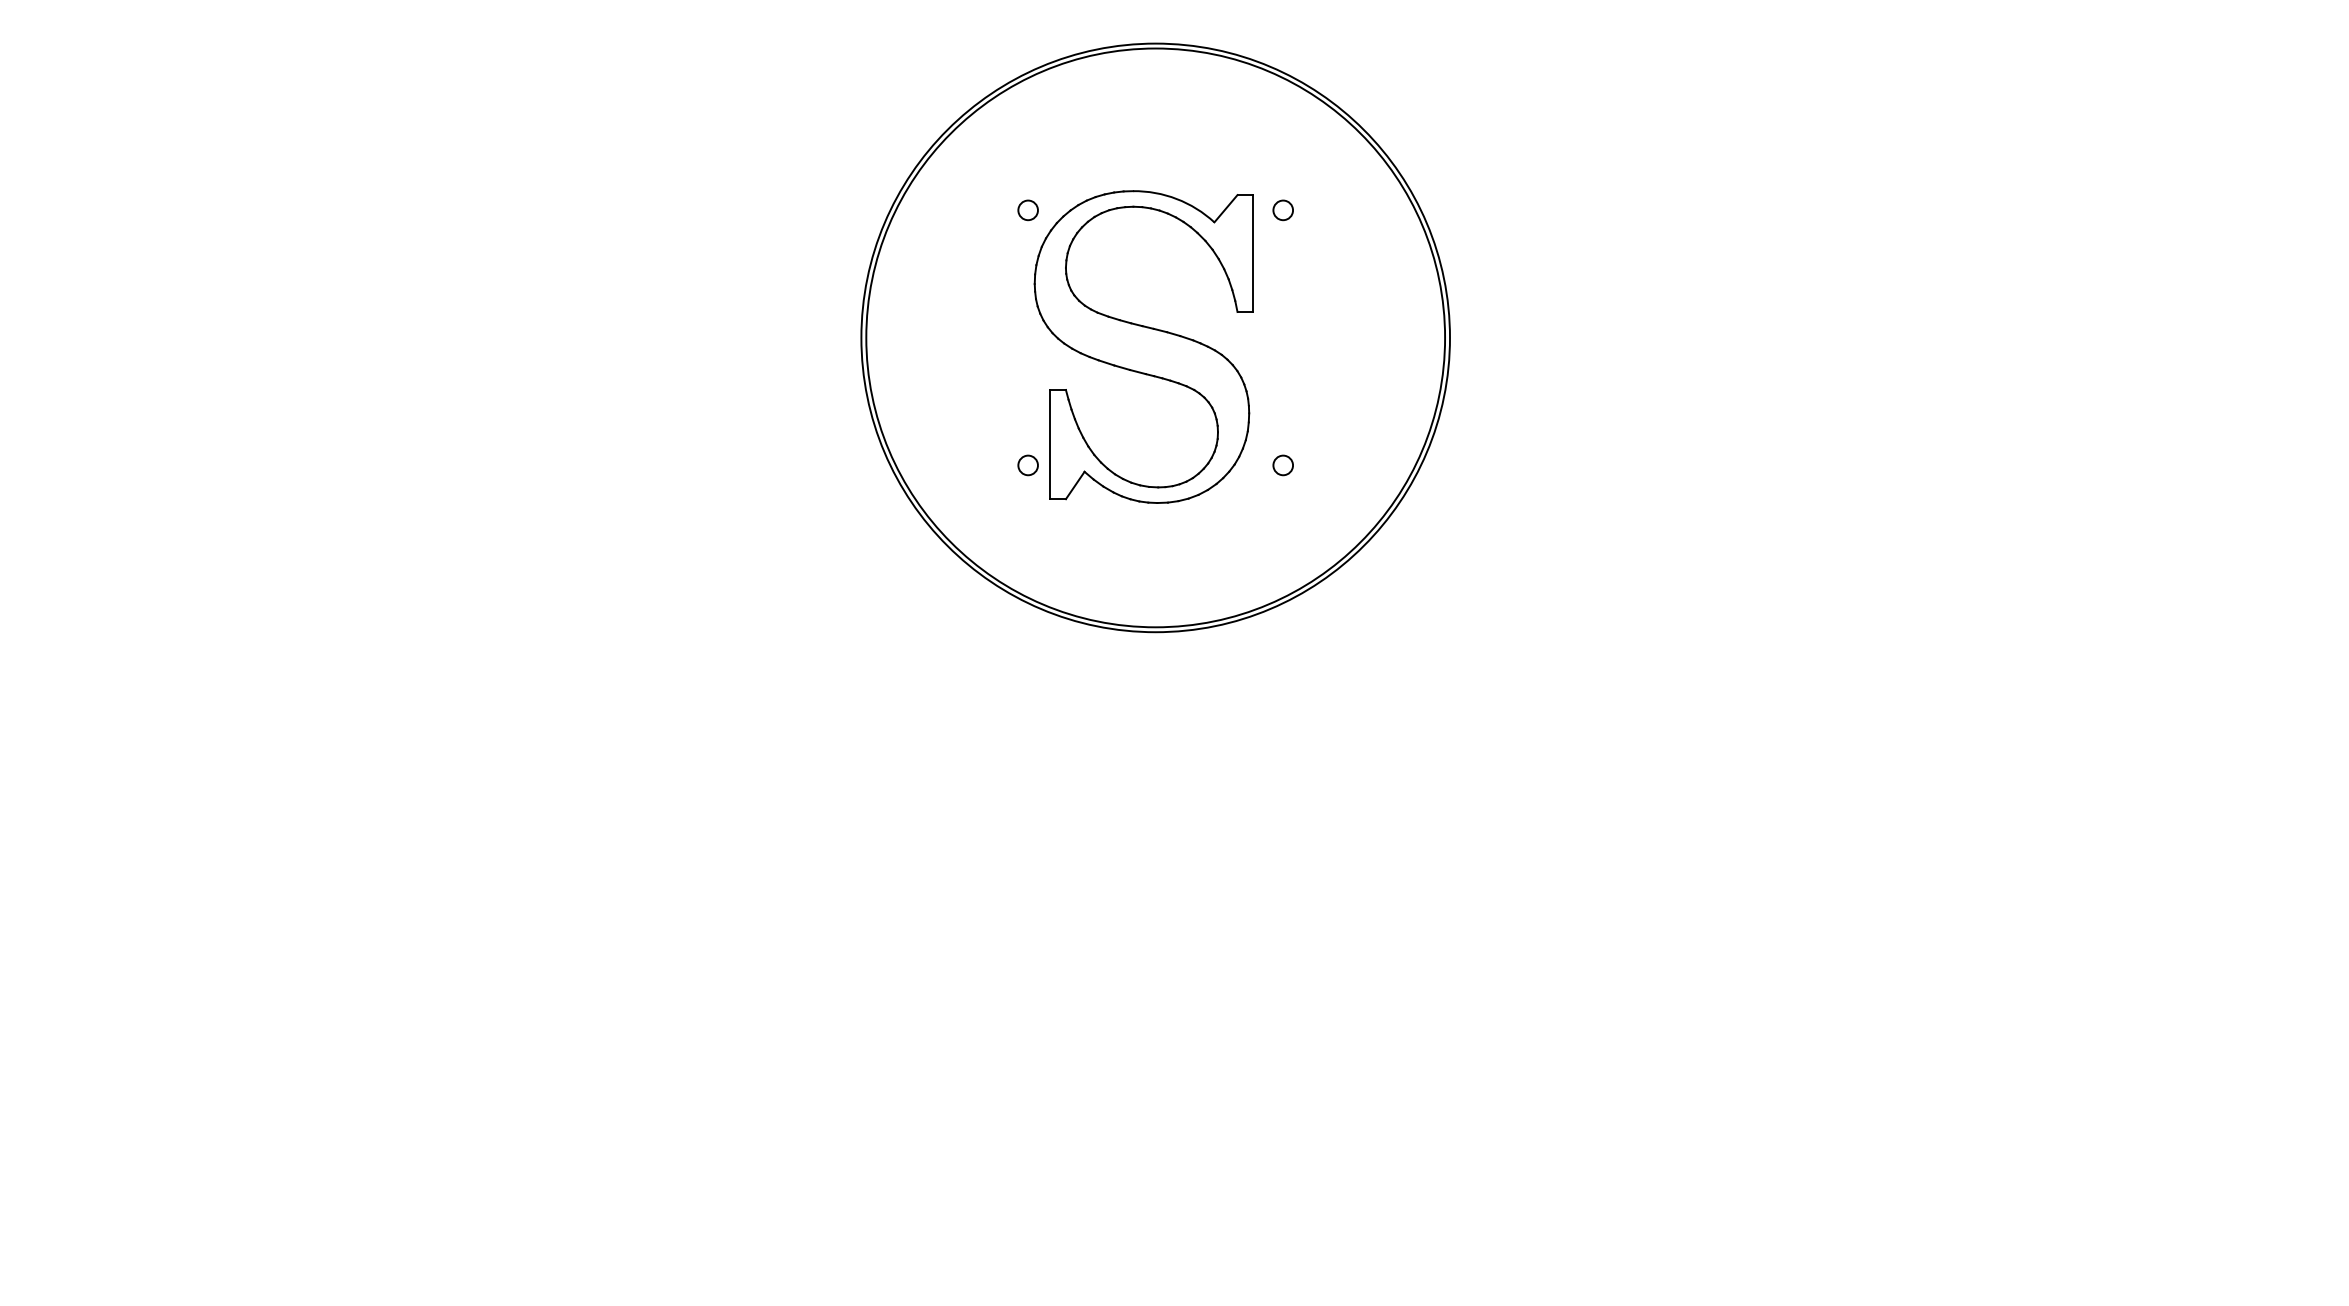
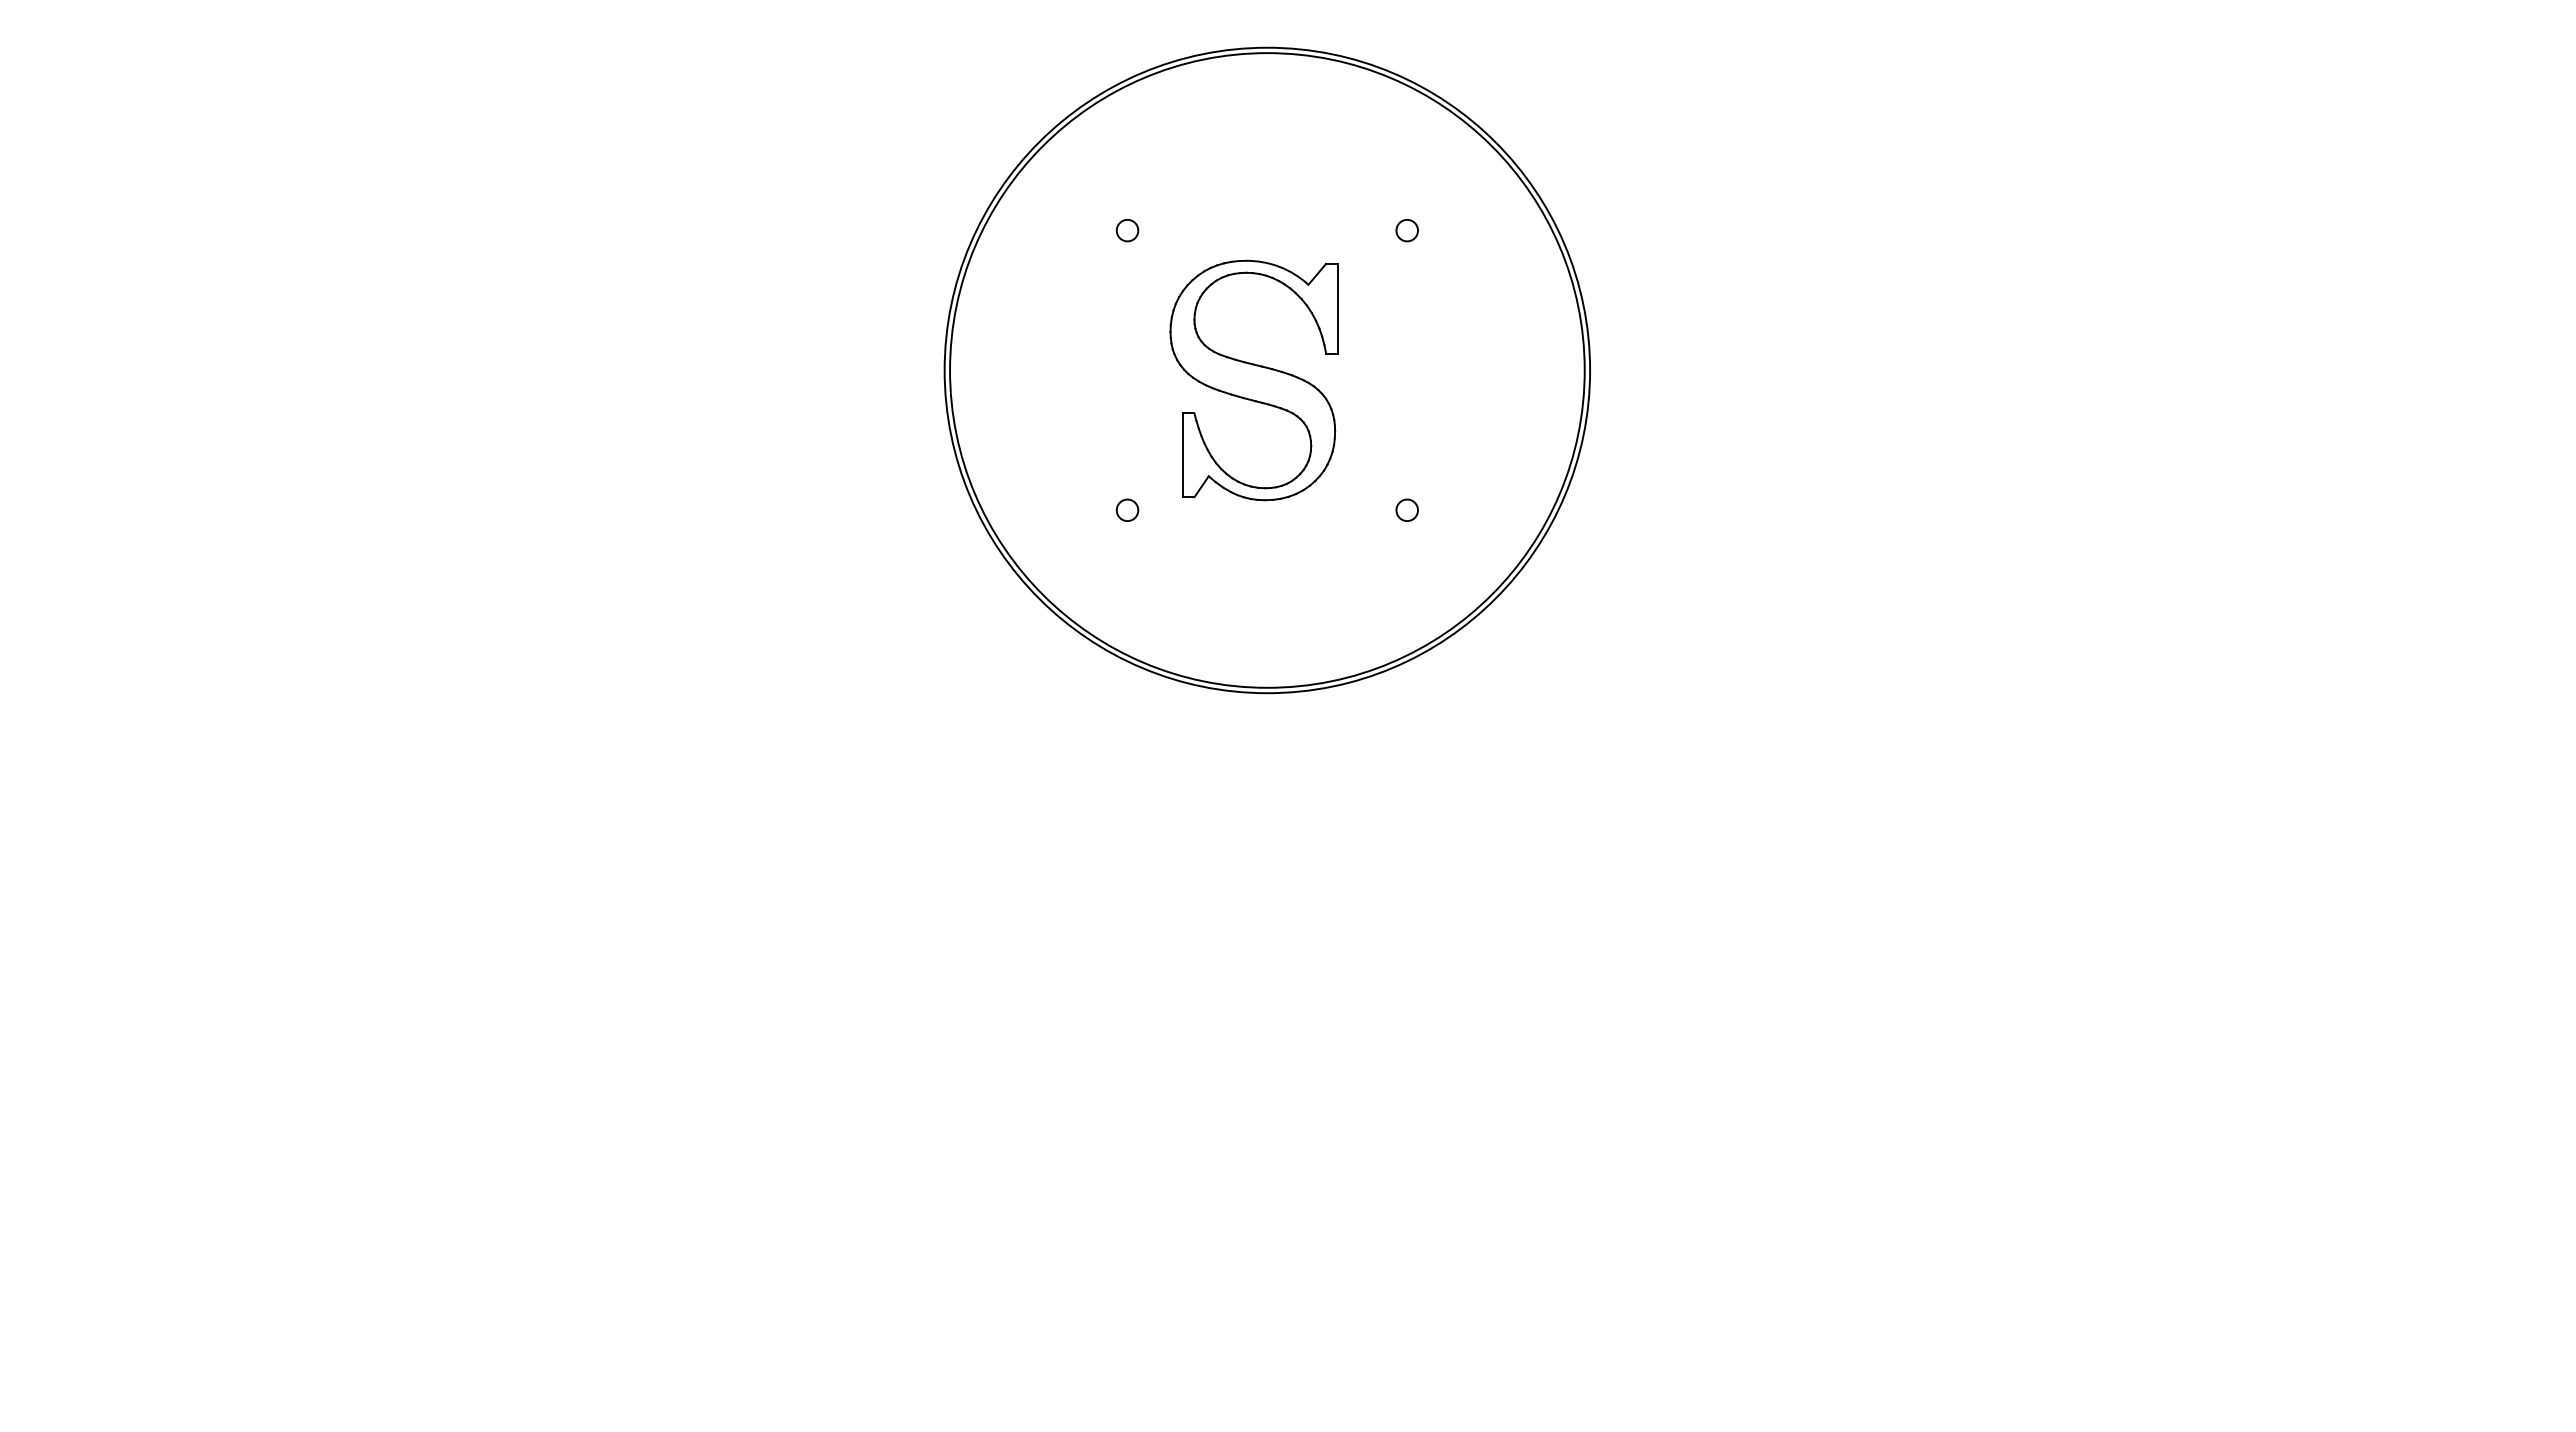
part: (1143, 347) -> (1253, 380), size x0.7

